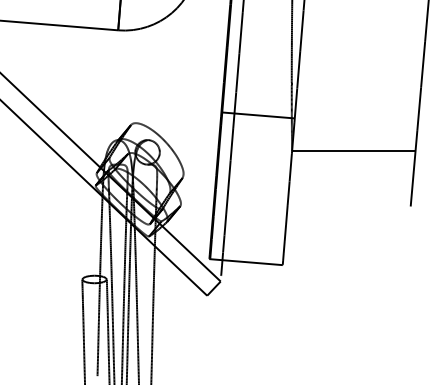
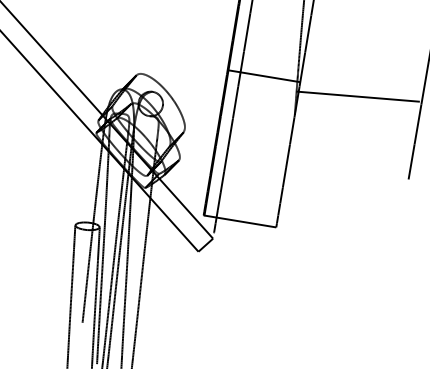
line: (353, 151) -> (357, 97), moved

